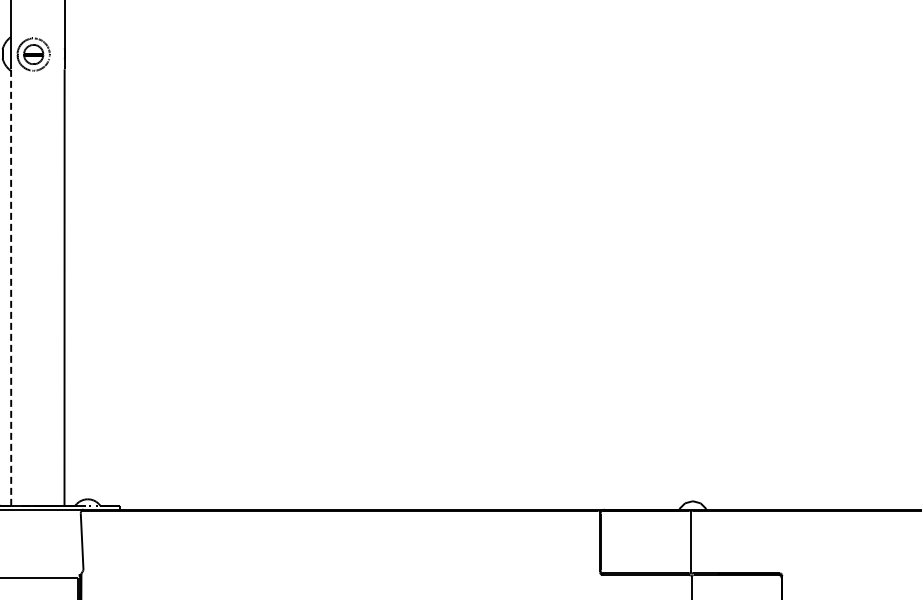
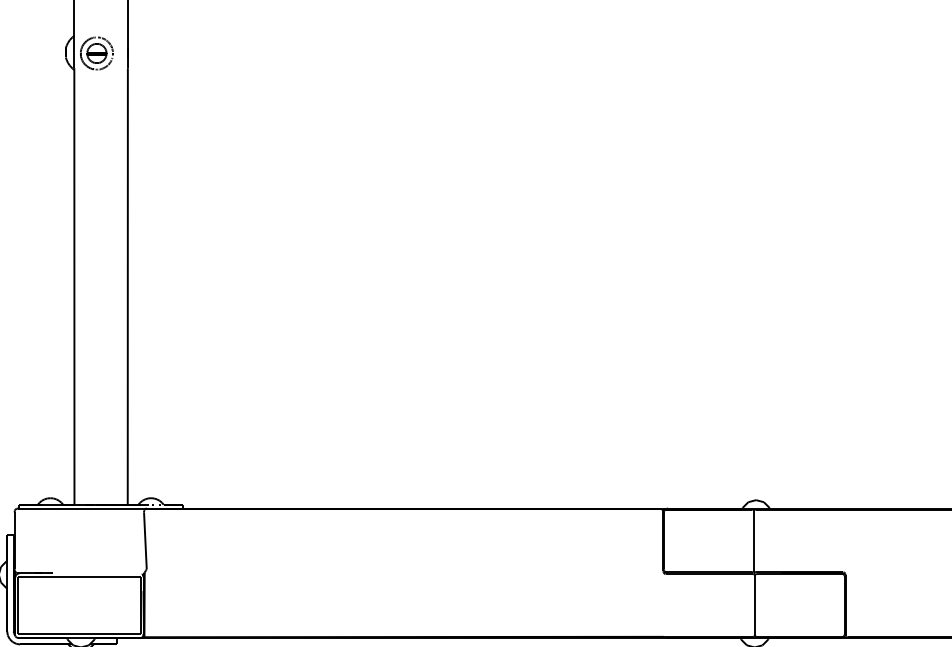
line: (11, 286) -> (74, 285), dashed -> solid

